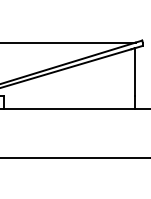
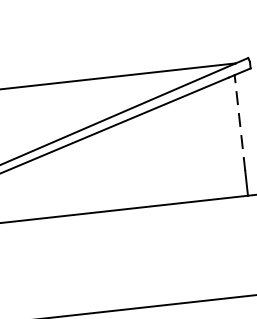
line: (134, 72) -> (239, 123), solid -> dashed

